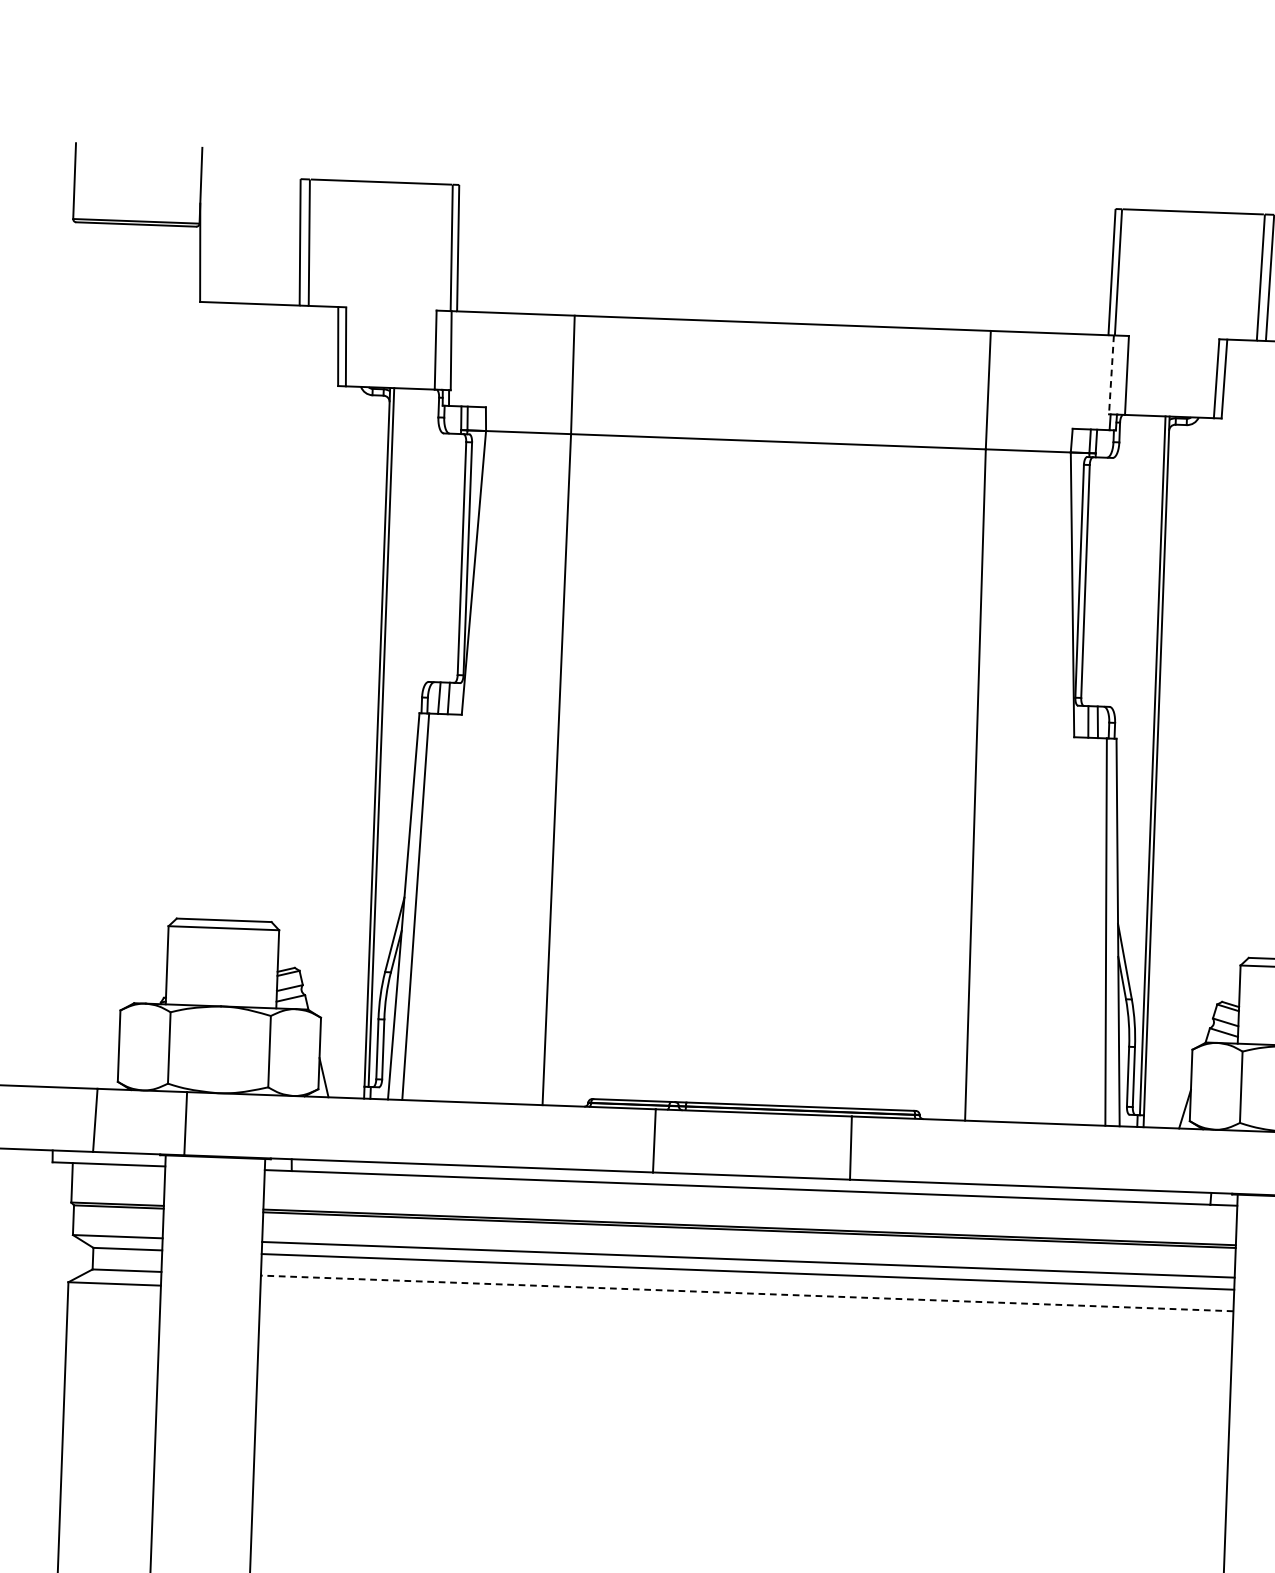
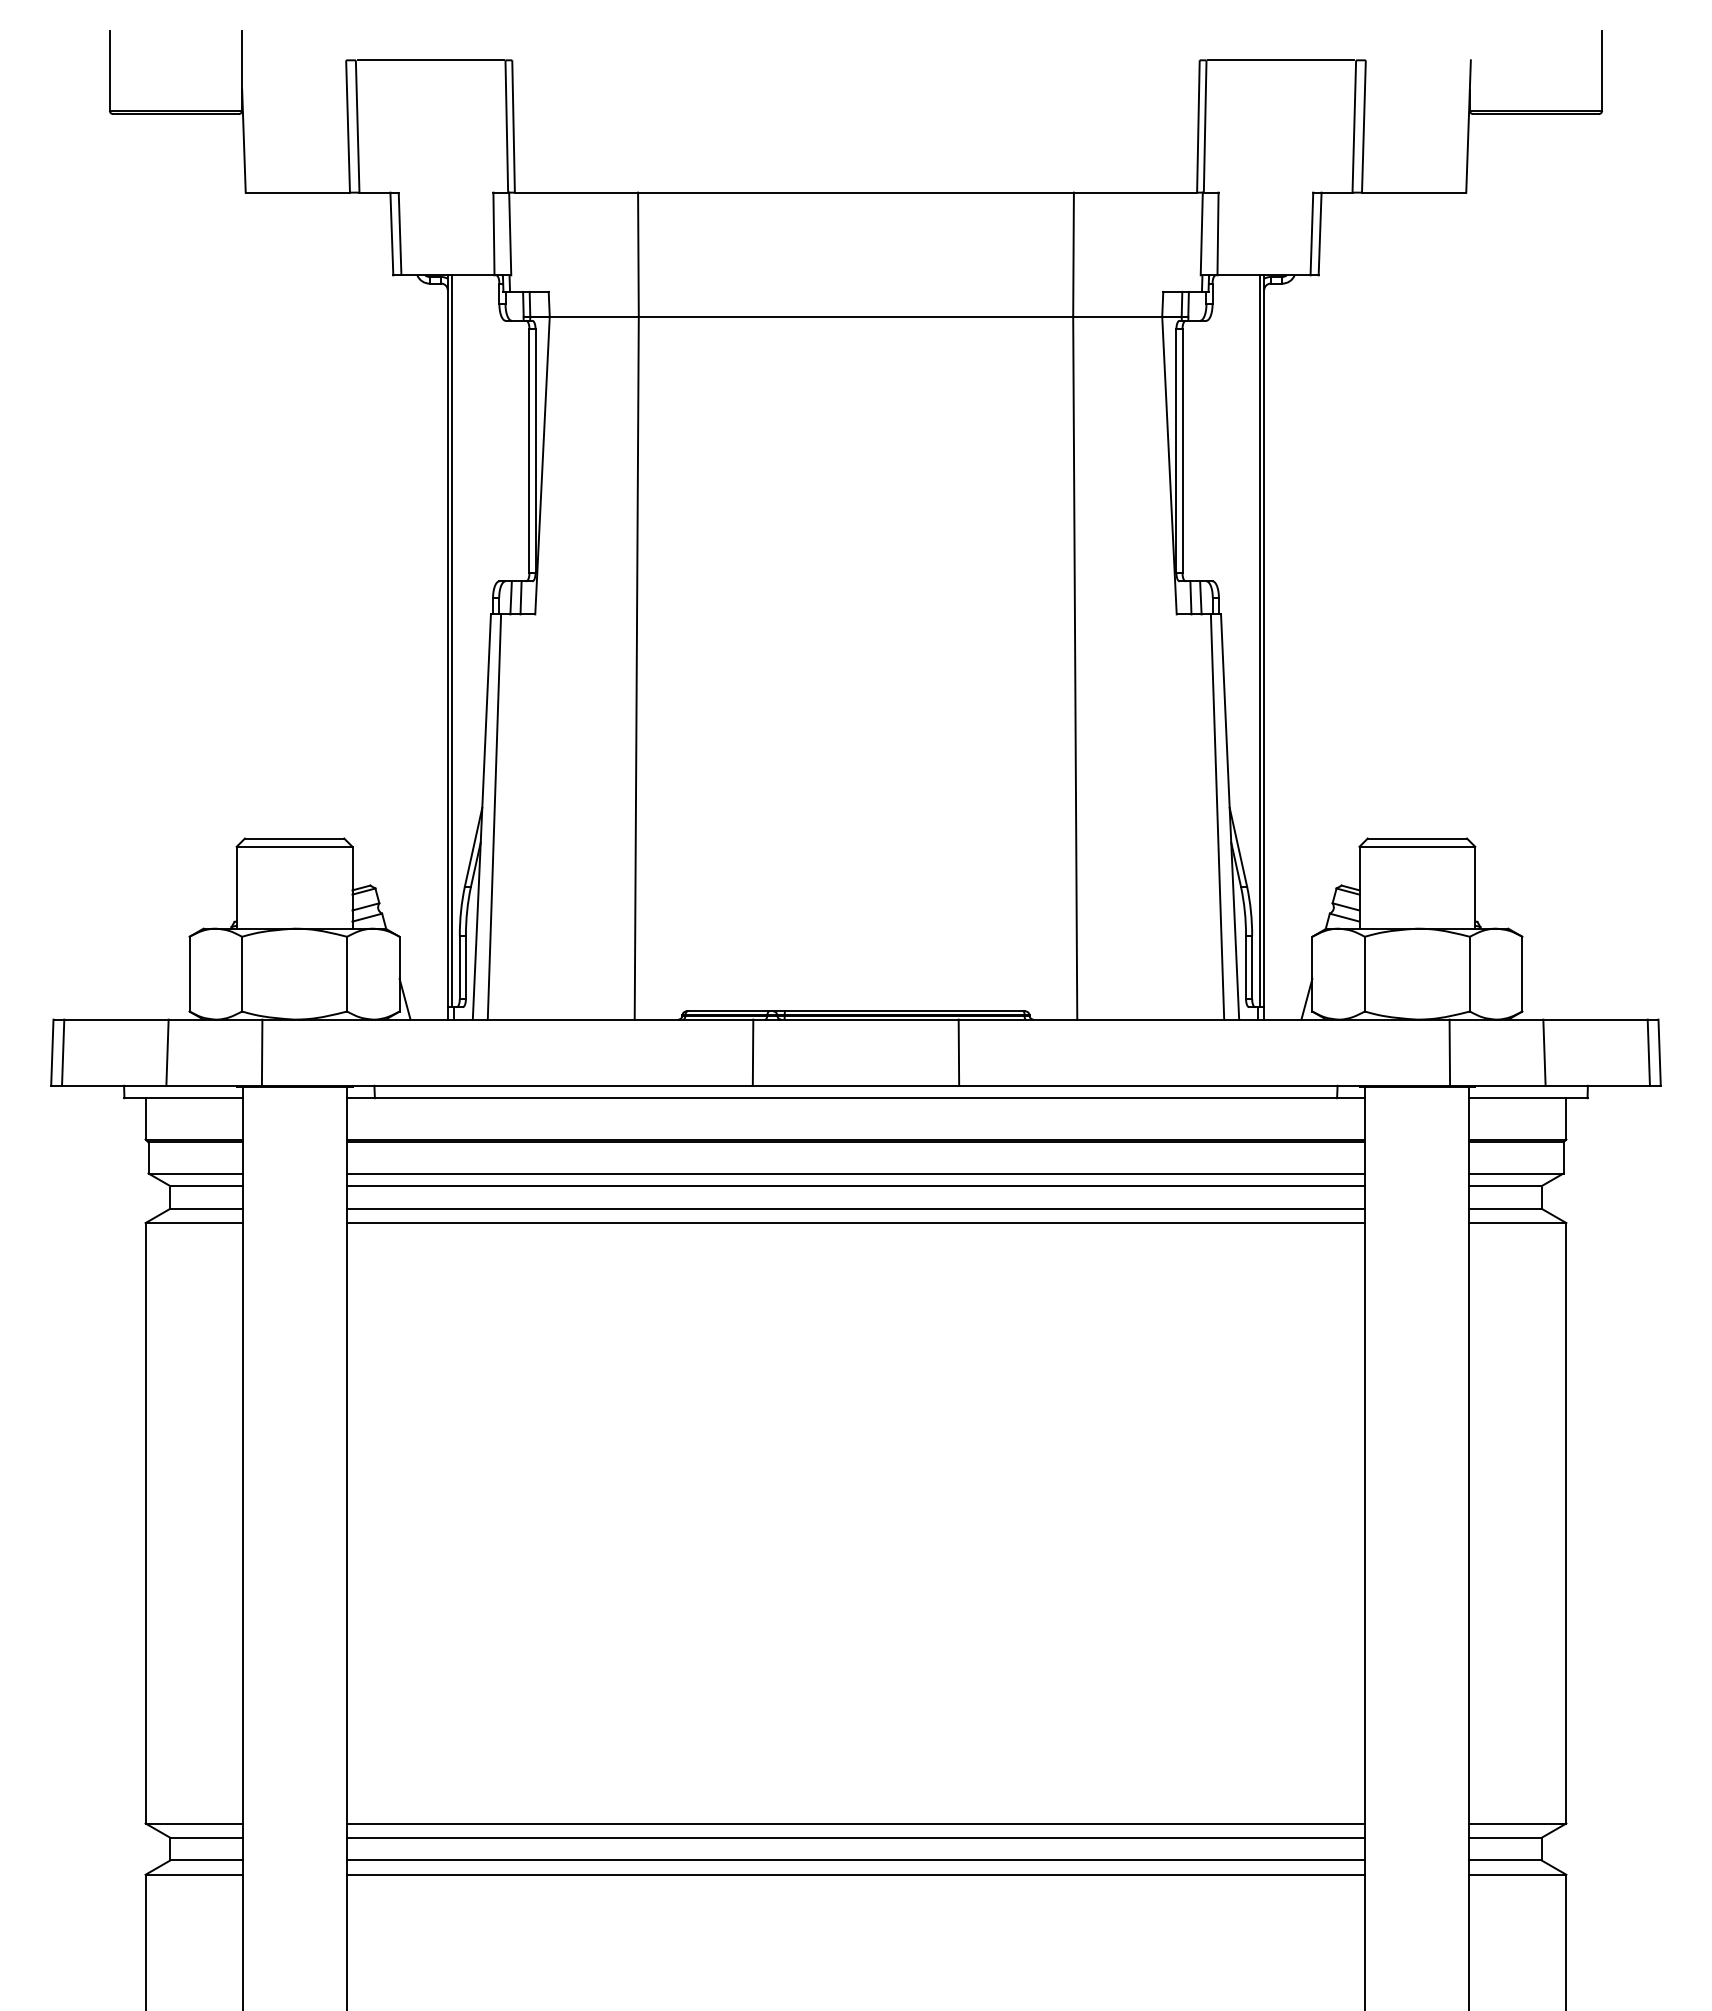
line: (1111, 375) -> (1201, 234), dashed -> solid
line: (746, 1293) -> (855, 1208), dashed -> solid
line: (746, 1307) -> (855, 1223), added

